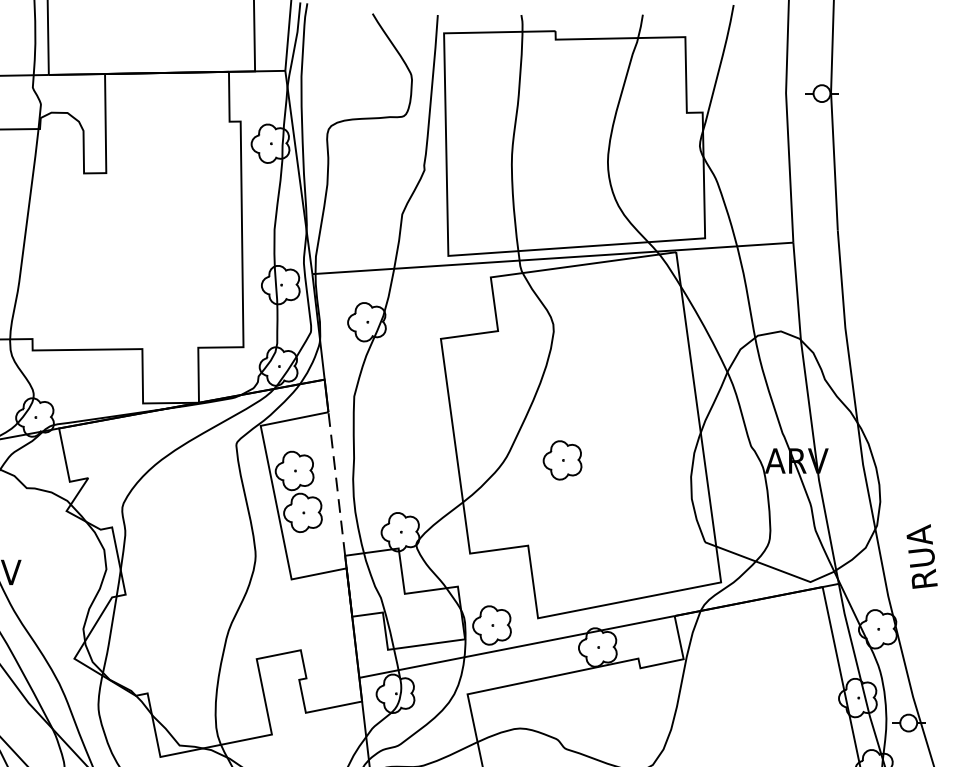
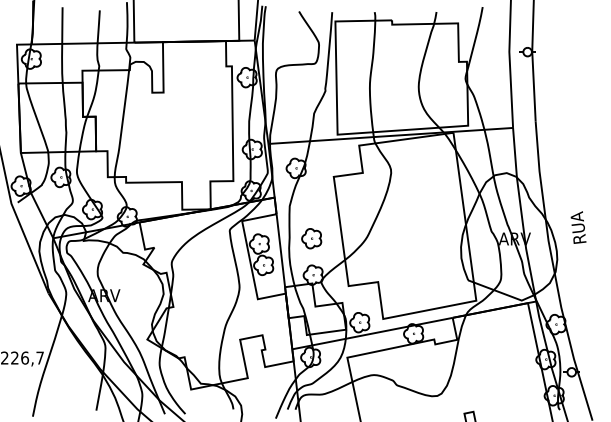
part: (562, 460) -> (311, 238), moved
line: (336, 483) -> (280, 250), dashed -> solid
text: (921, 556) -> (578, 227), moved

